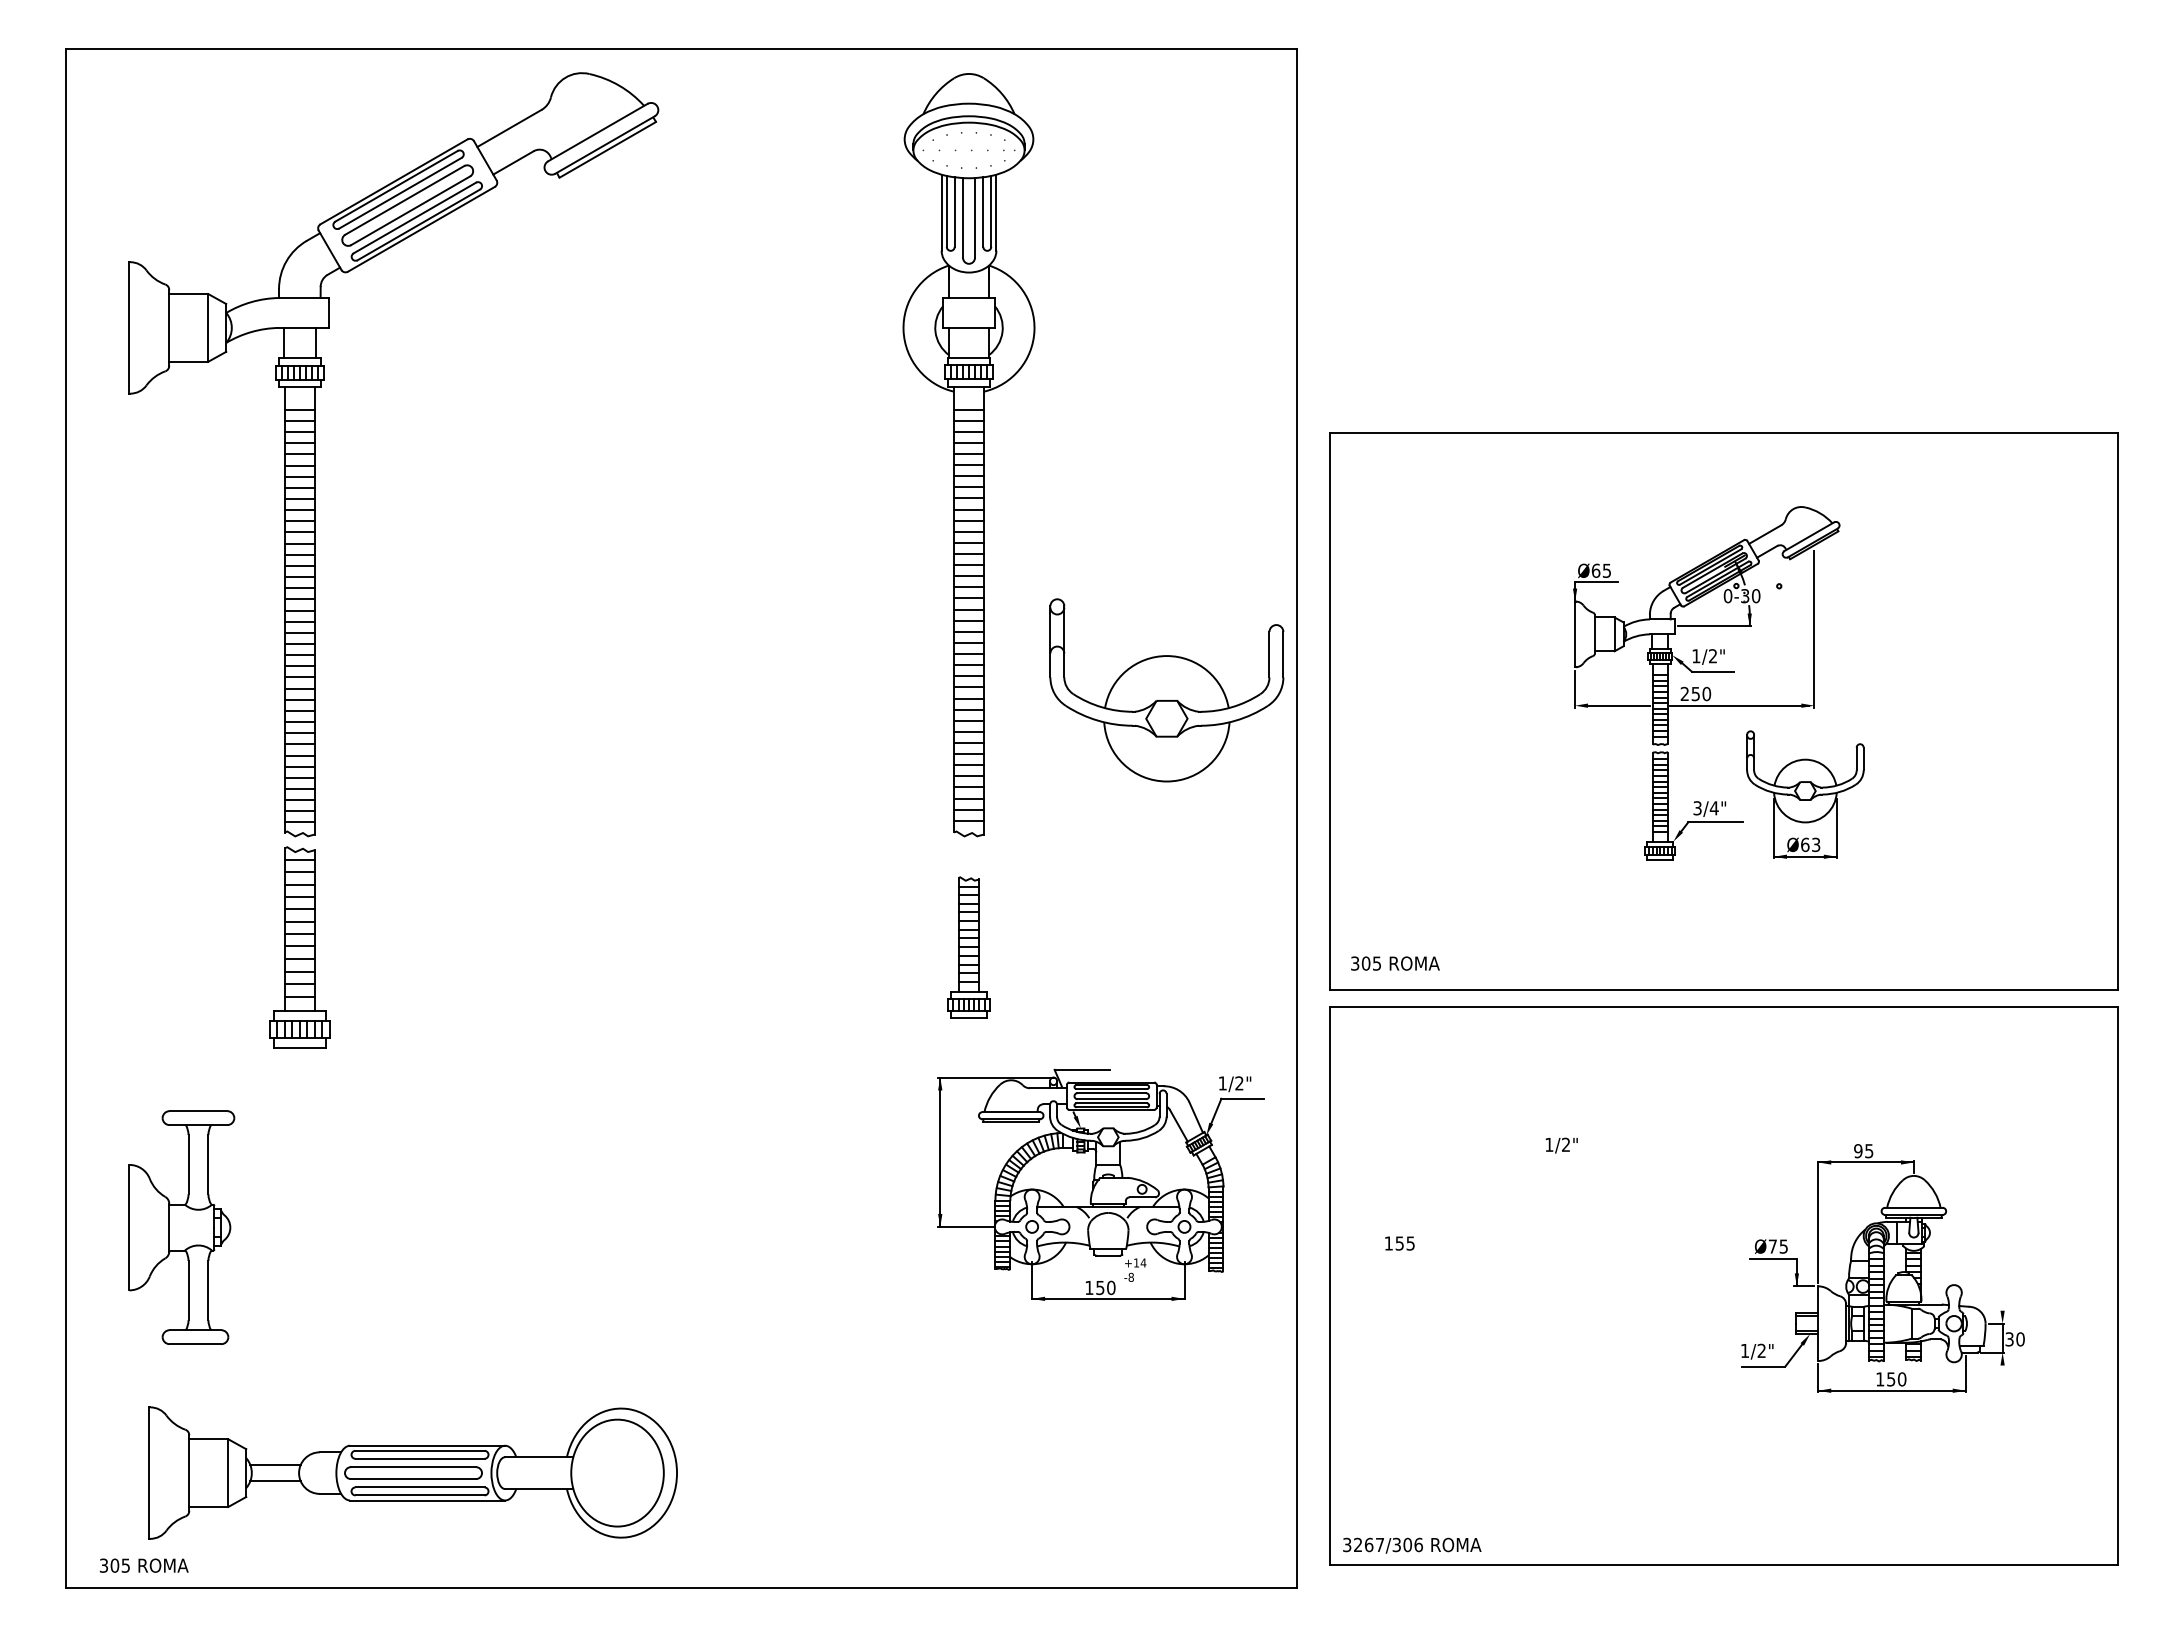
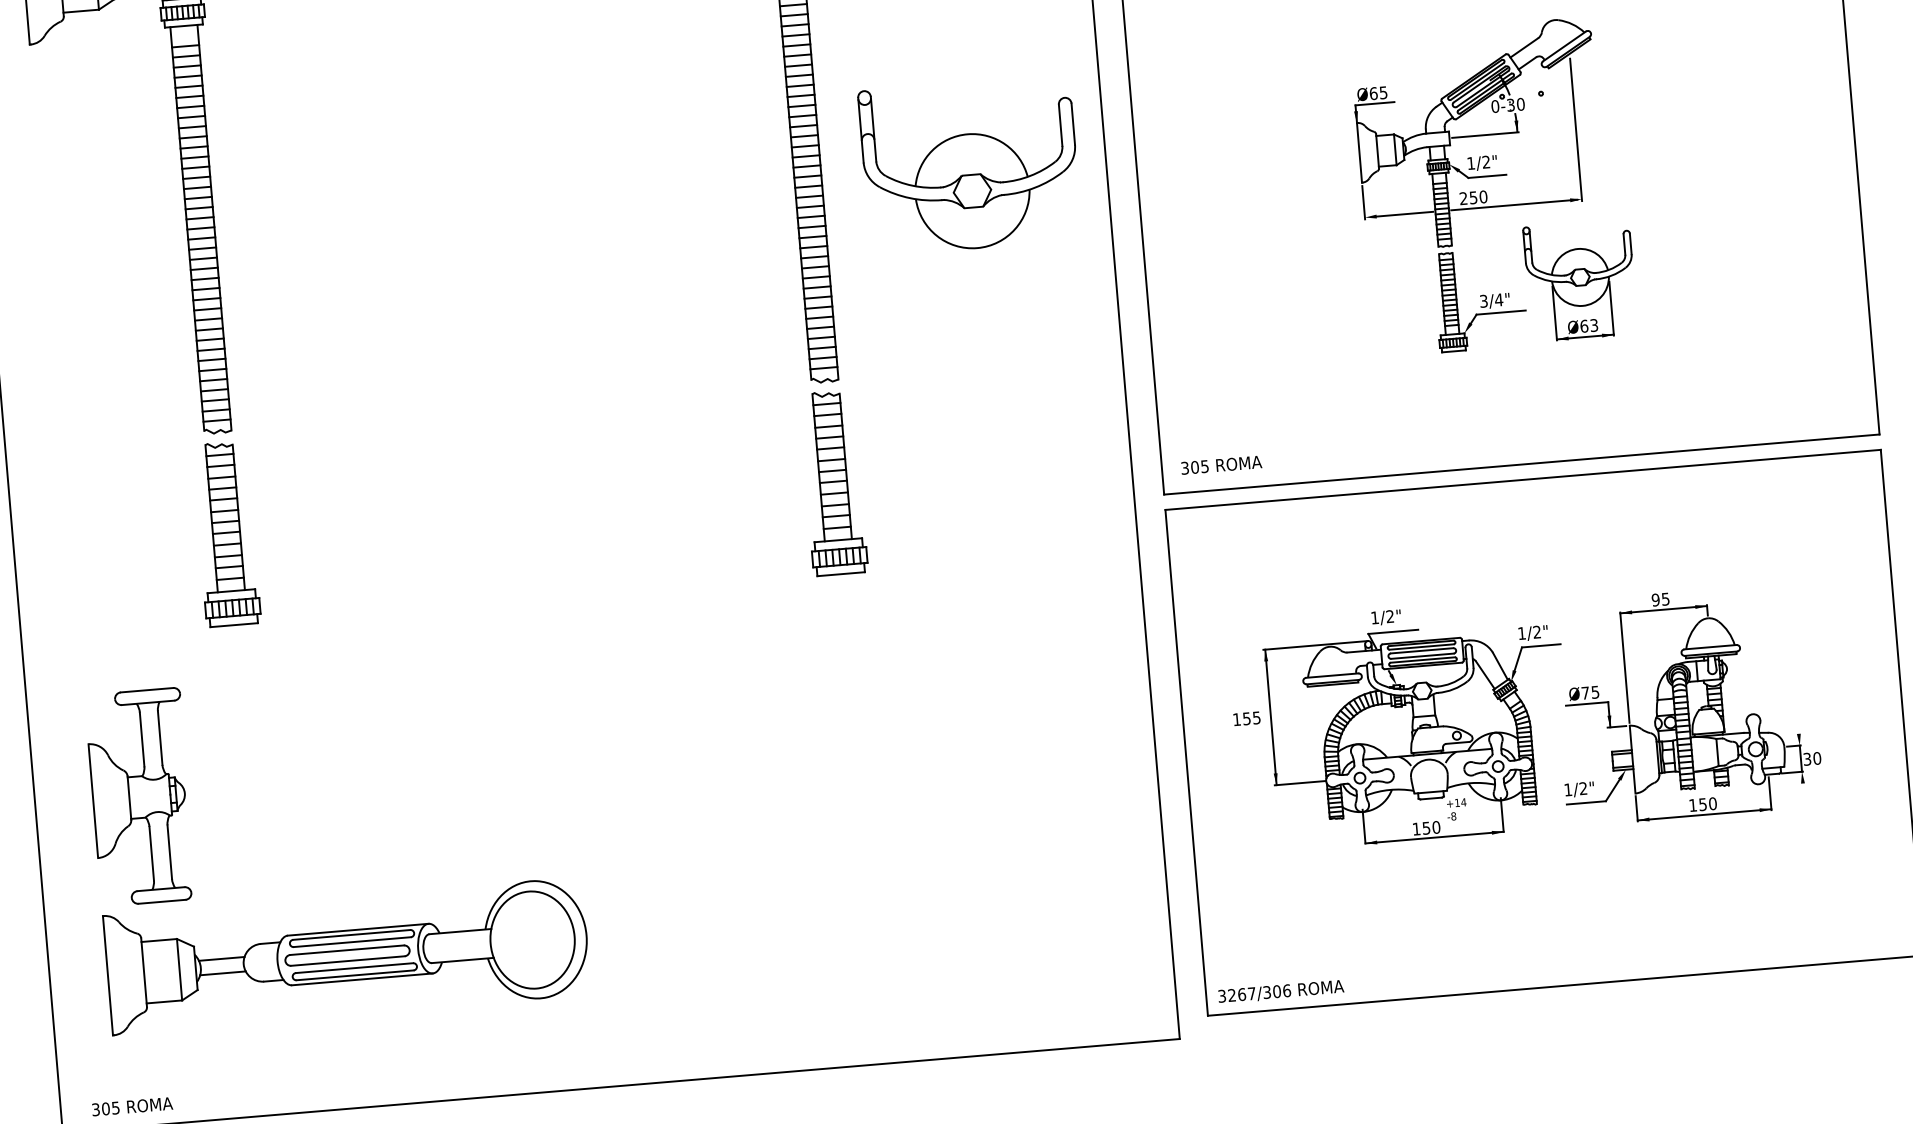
part: (1166, 690) -> (969, 165), moved
part: (968, 947) -> (833, 483), size x1.43
part: (1100, 1184) -> (1418, 734), moved
part: (412, 1472) -> (346, 955), moved

